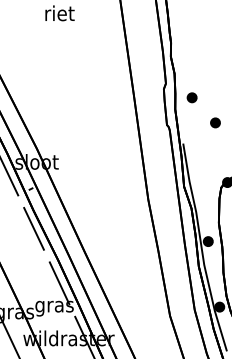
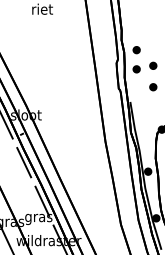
part: (191, 70) -> (136, 49), added
part: (215, 92) -> (153, 65), added

